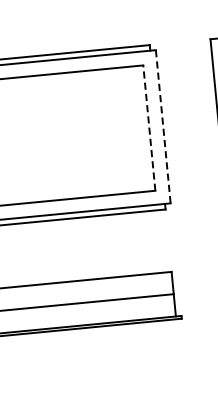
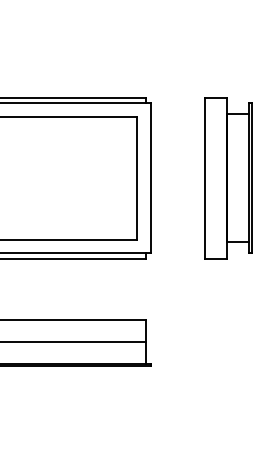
line: (149, 127) -> (137, 177), dashed -> solid
line: (163, 127) -> (151, 178), dashed -> solid

